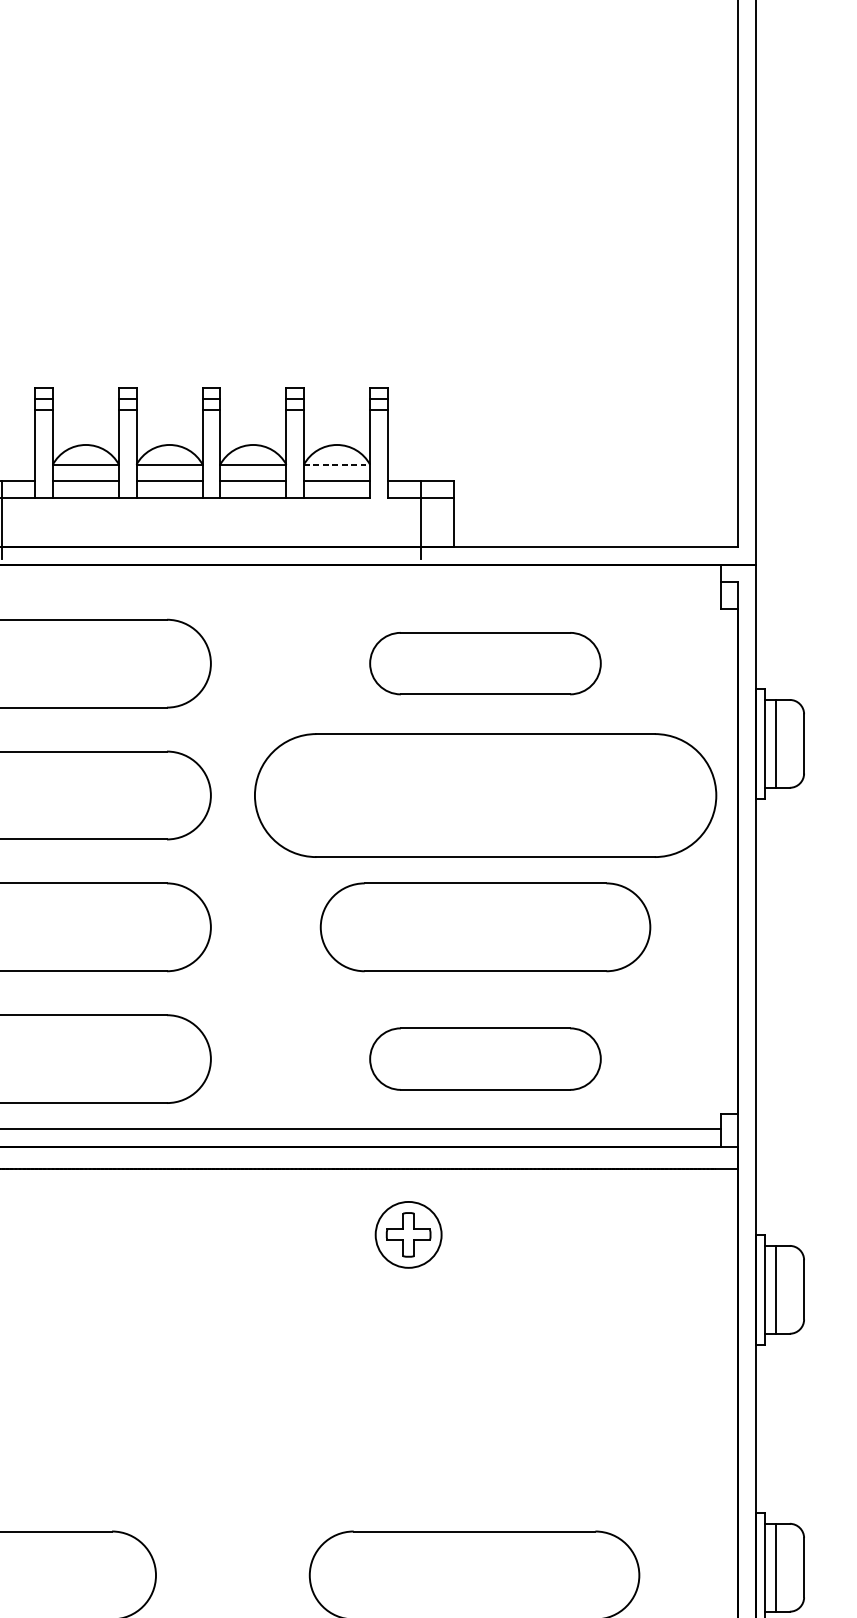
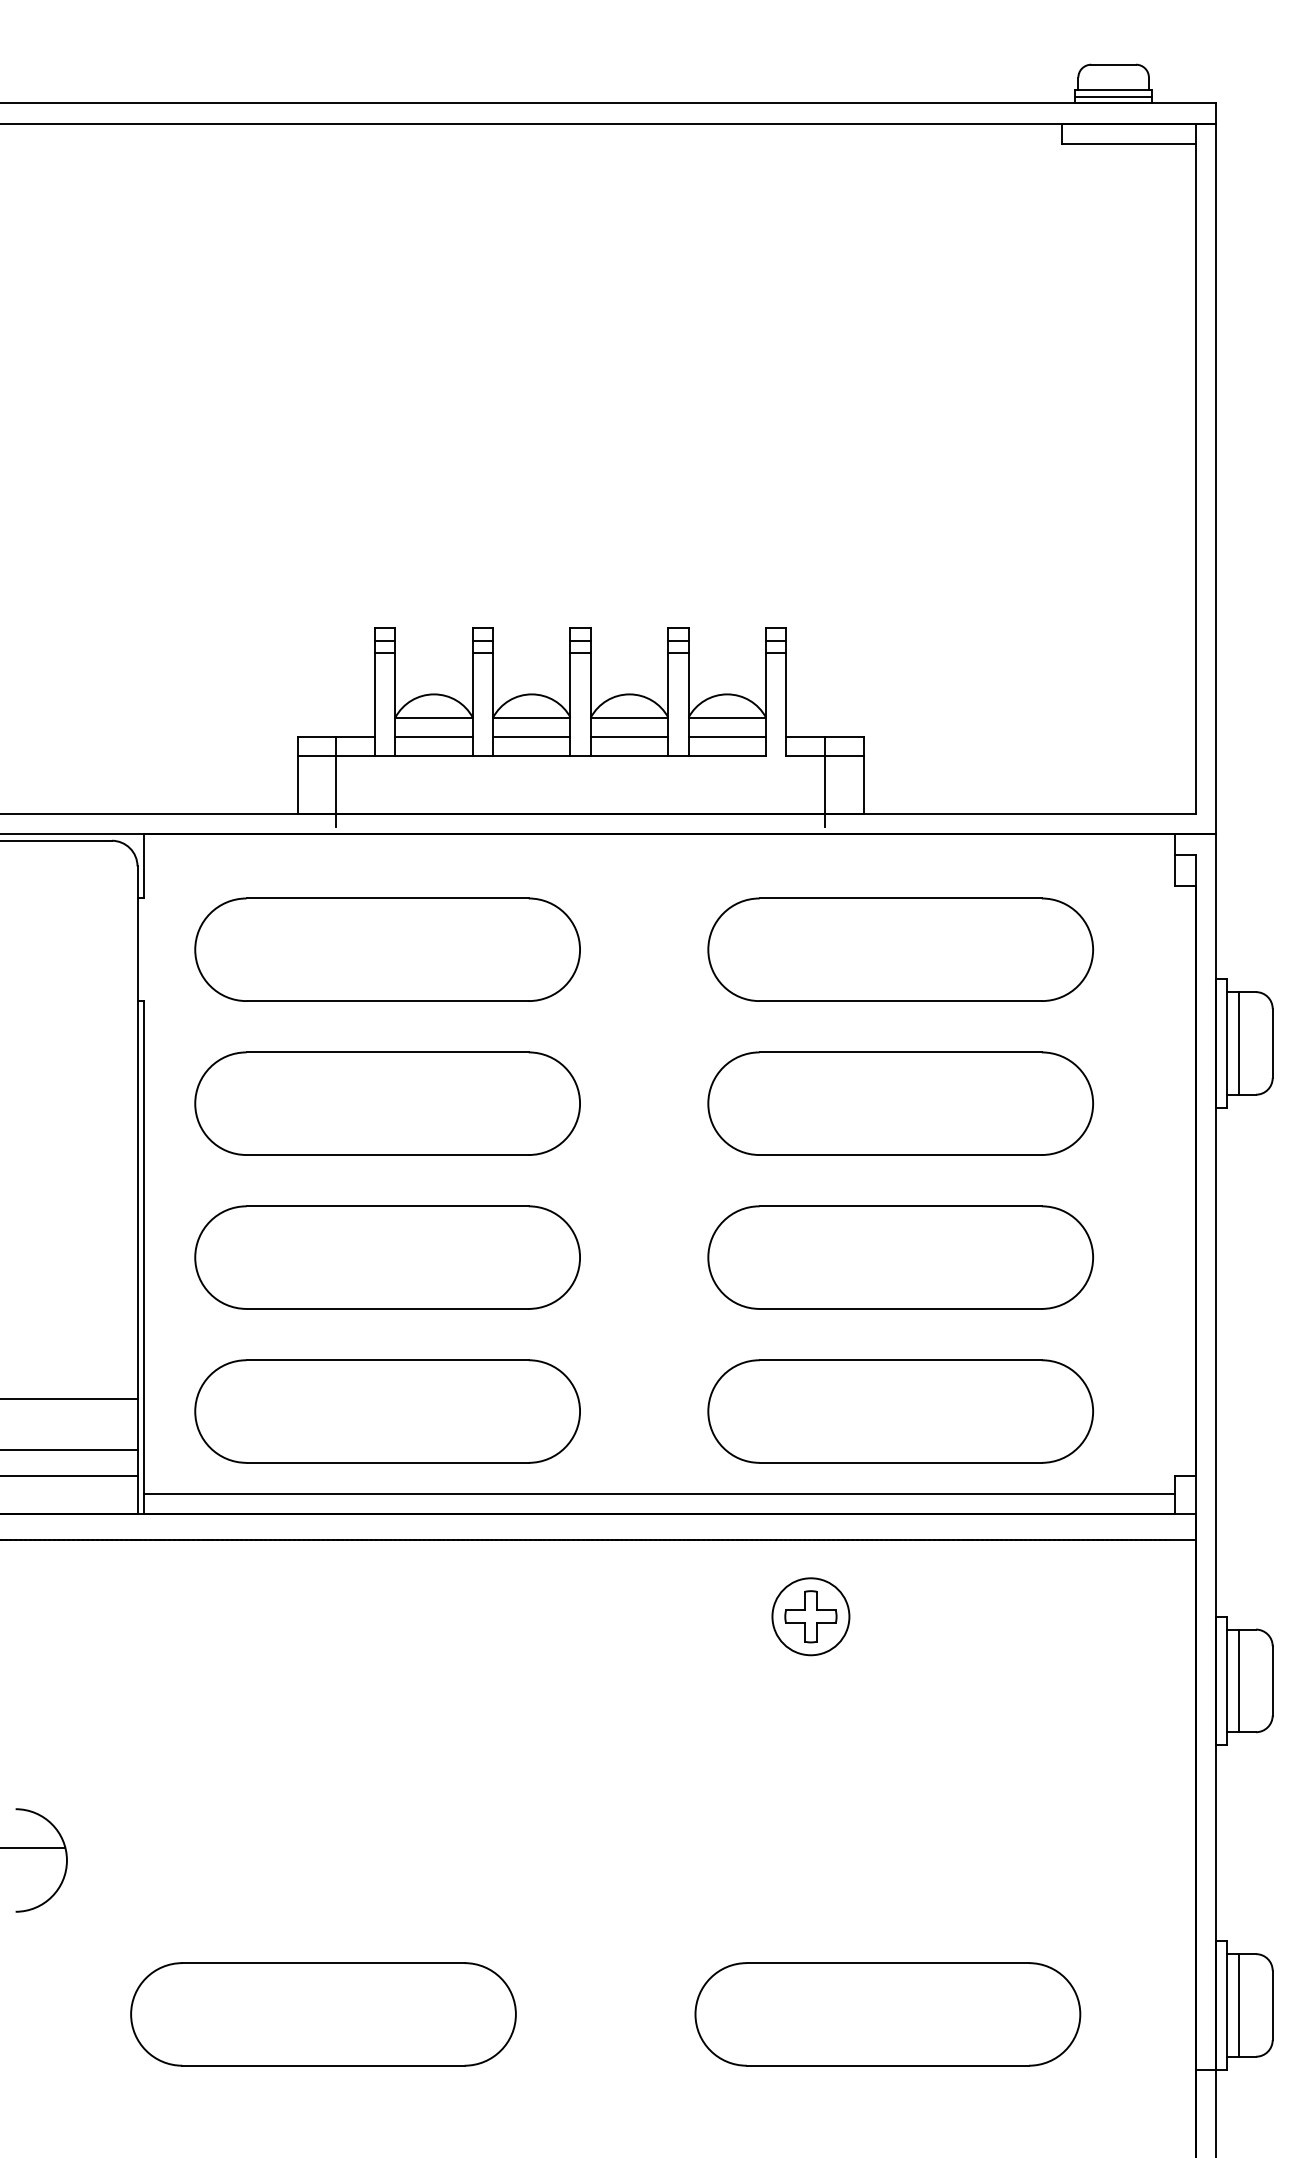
line: (337, 464) -> (727, 717), dashed -> solid
part: (485, 663) -> (900, 949), size x1.43
part: (485, 795) -> (900, 1103), size x0.71
part: (485, 1059) -> (900, 1411), size x1.43

